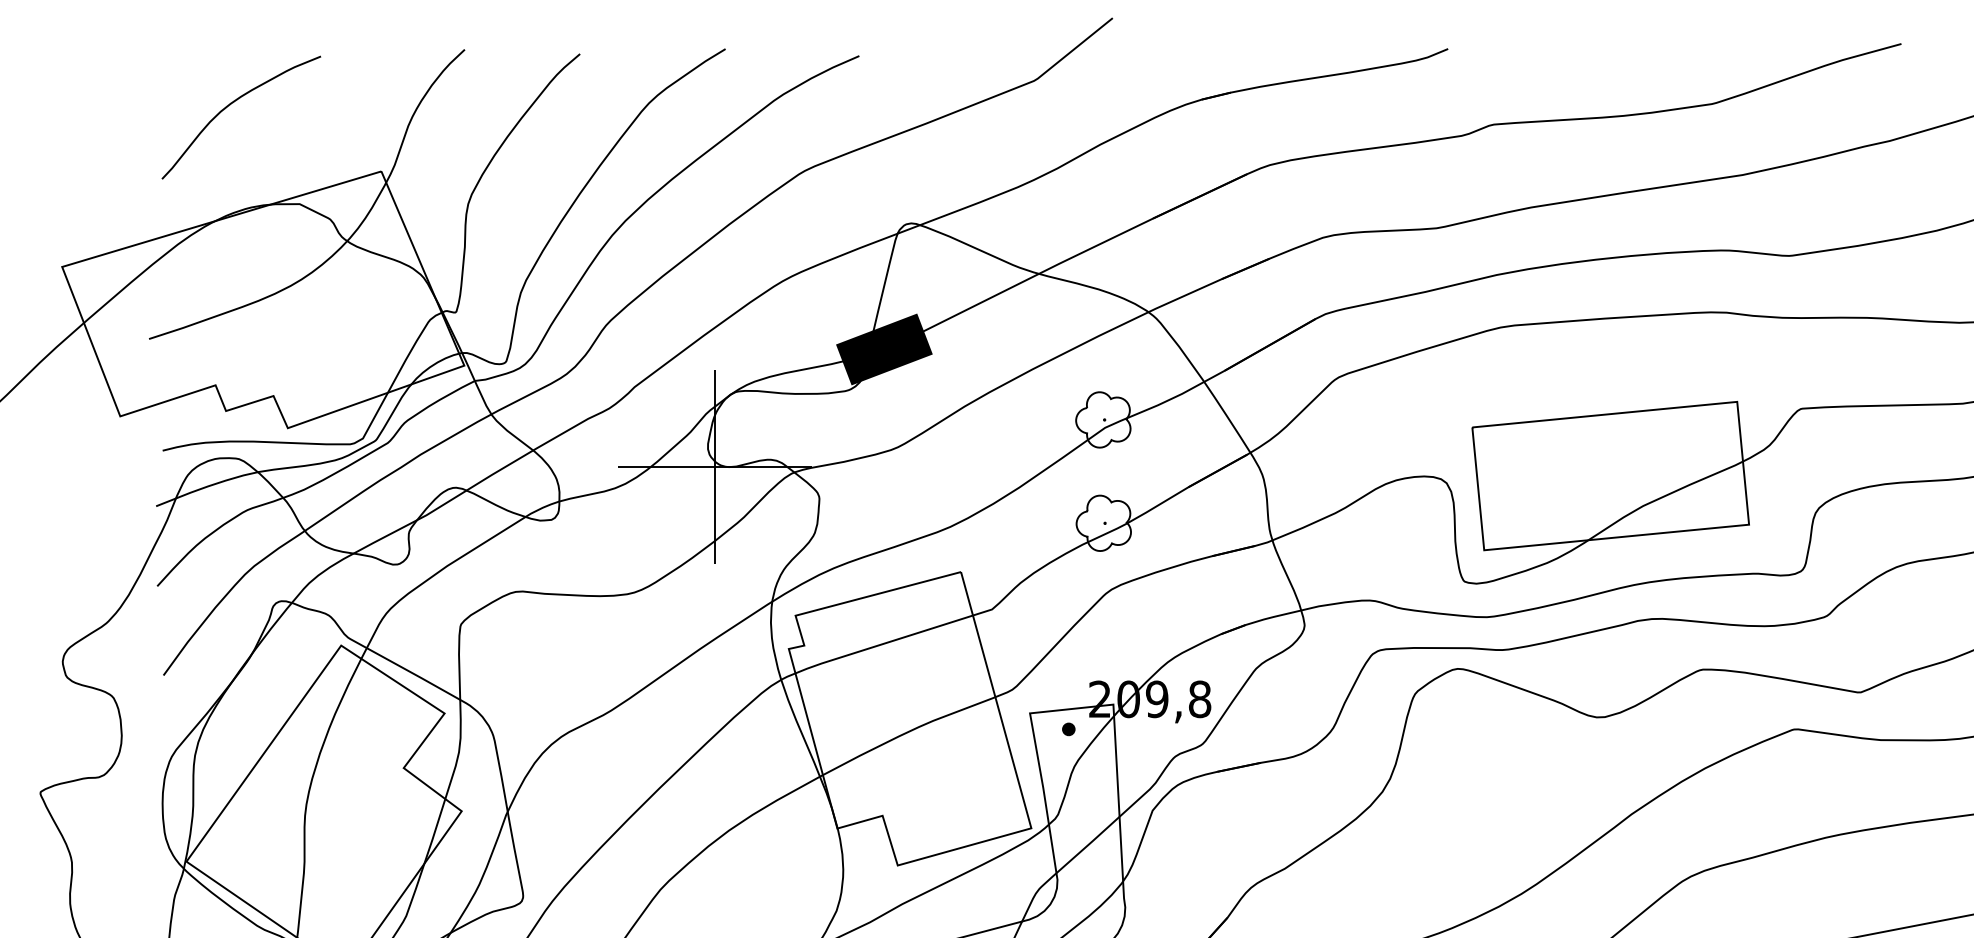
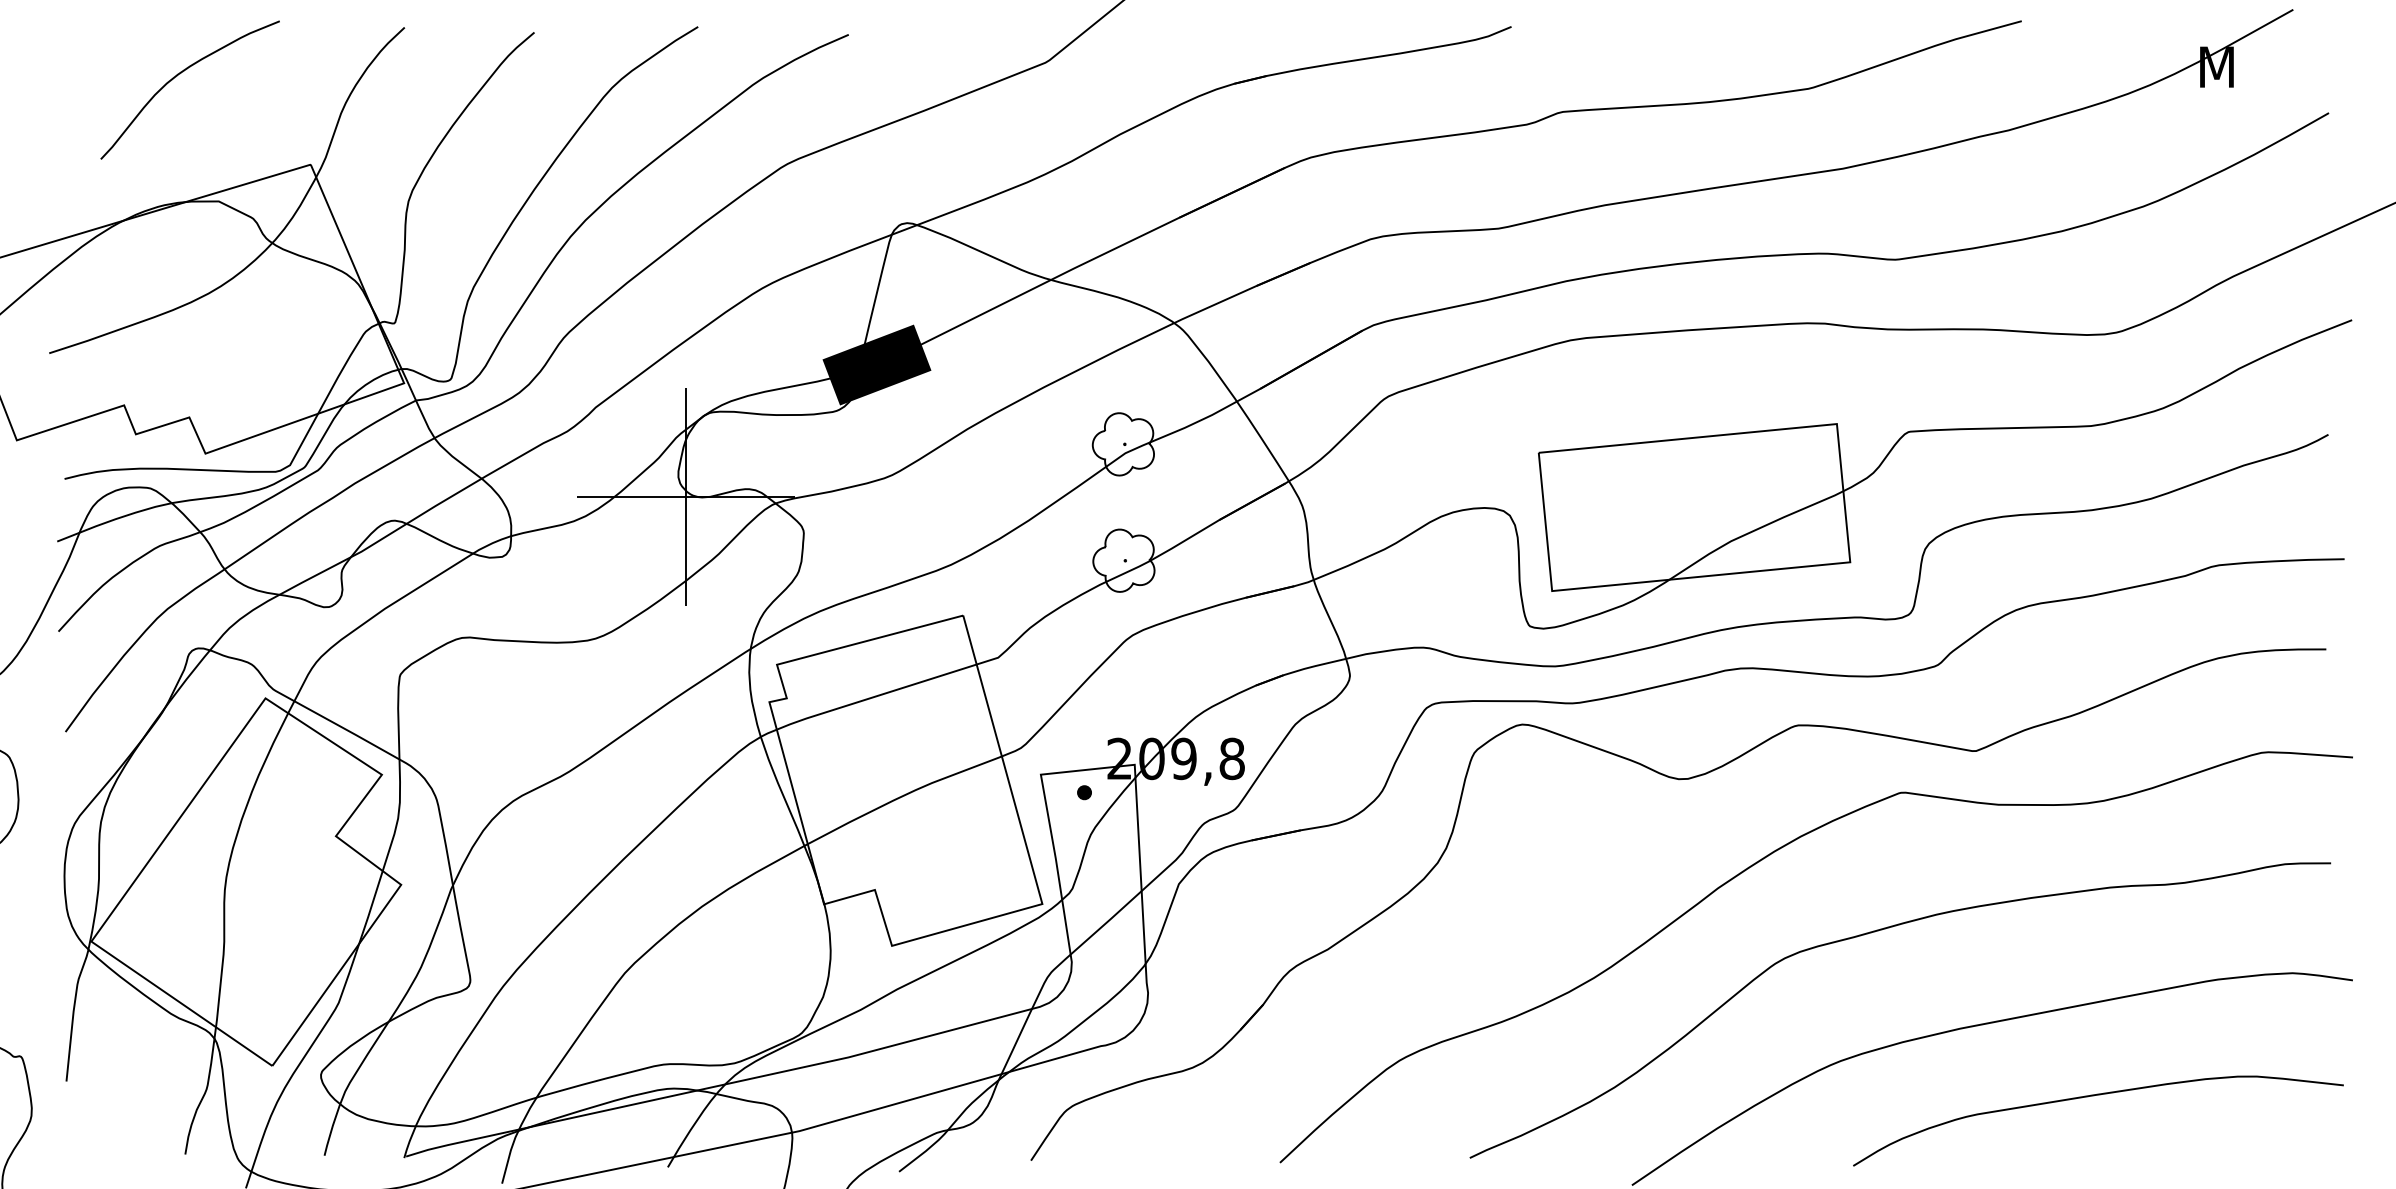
curve: (232, 103) -> (180, 74), moved

